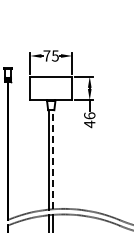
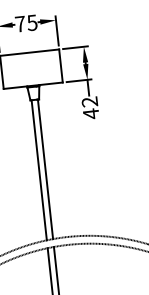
text: (89, 115) -> (89, 101), 46 -> 42
line: (53, 159) -> (45, 169), dashed -> solid

